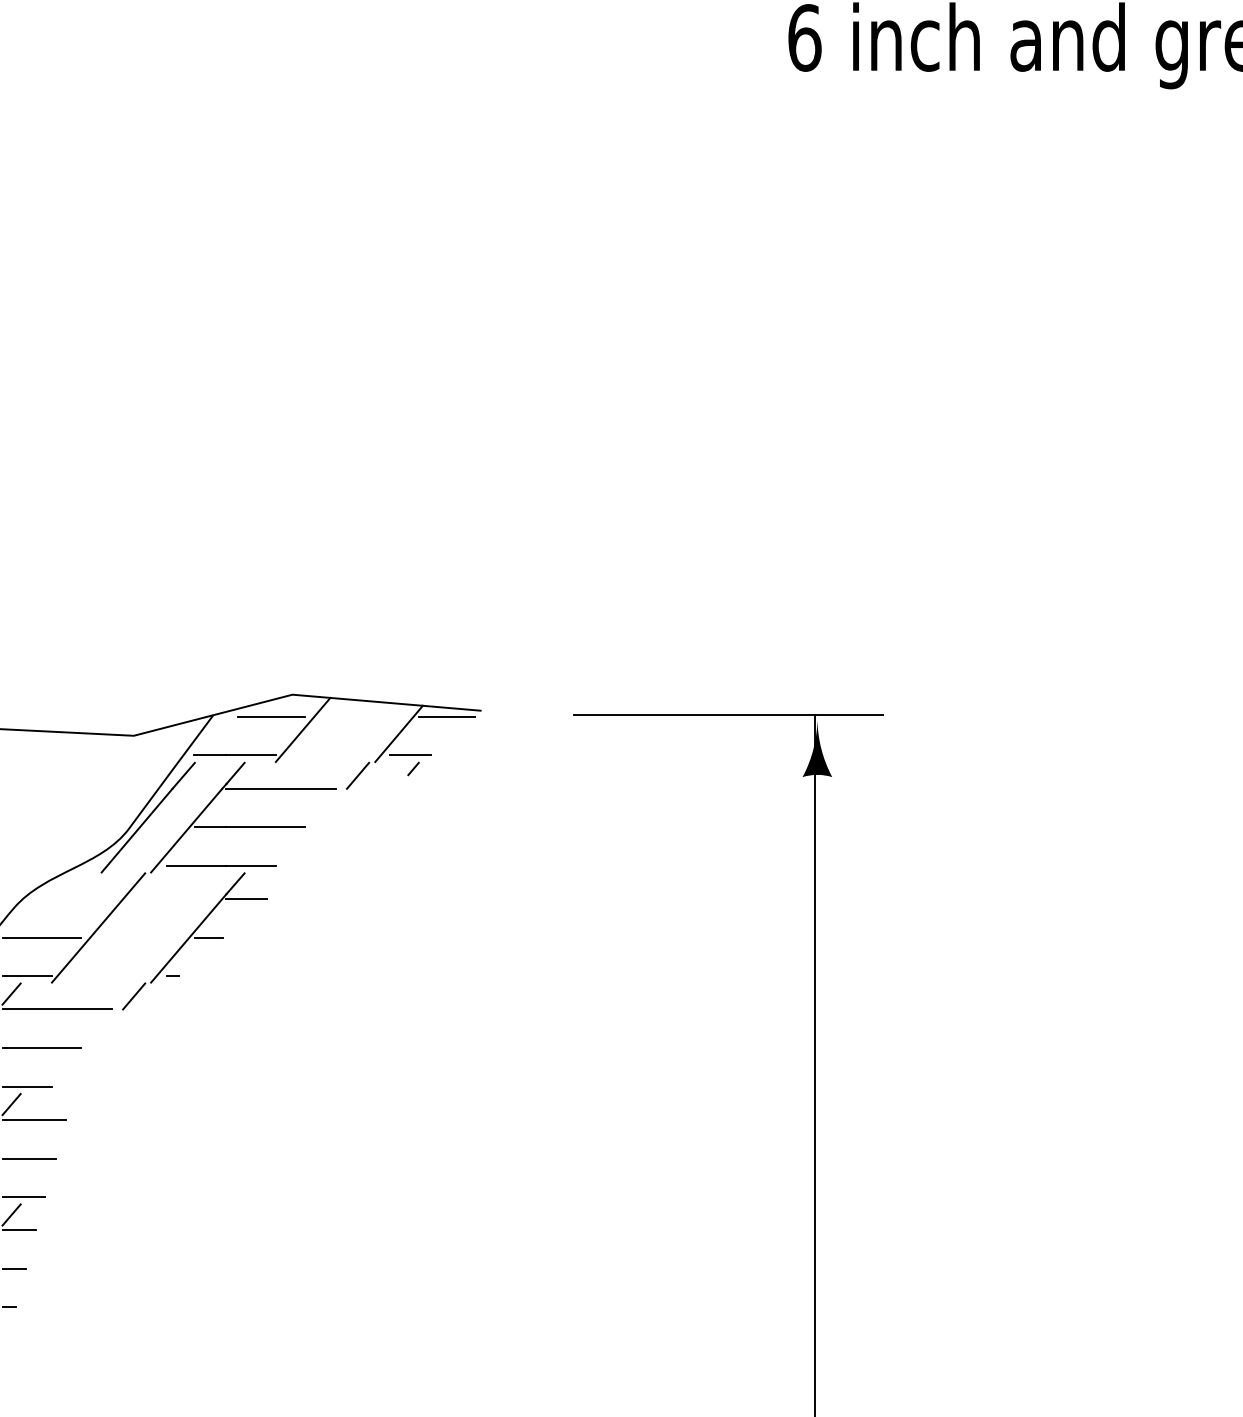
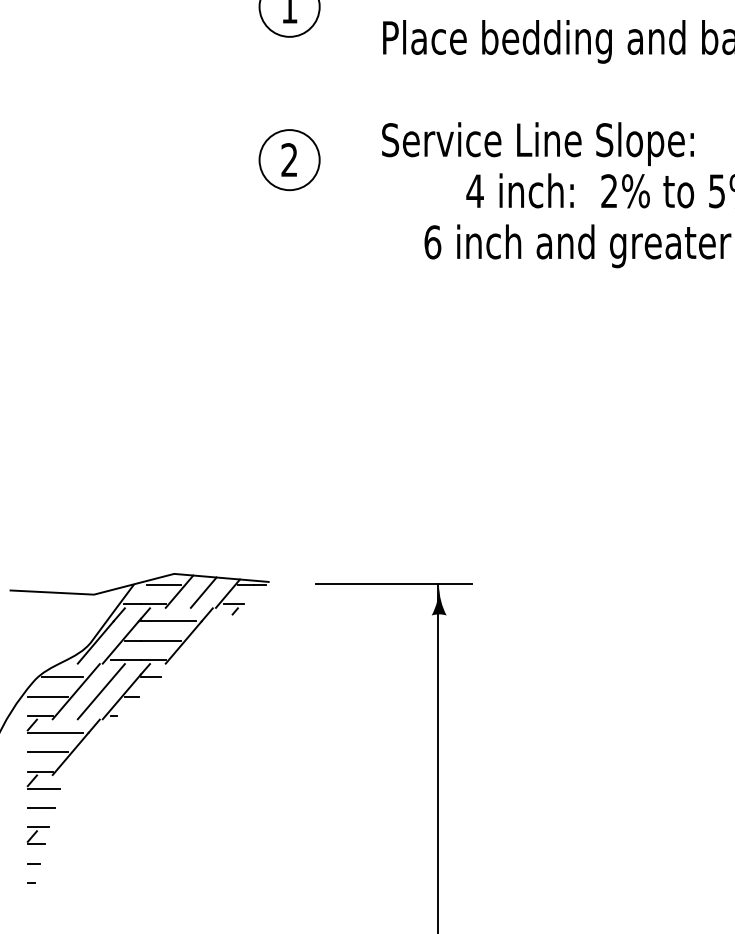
line: (350, 731) -> (203, 592), added
line: (310, 830) -> (183, 642), added
line: (71, 899) -> (62, 677), added
line: (146, 927) -> (100, 691), added
line: (87, 1050) -> (70, 753), added

